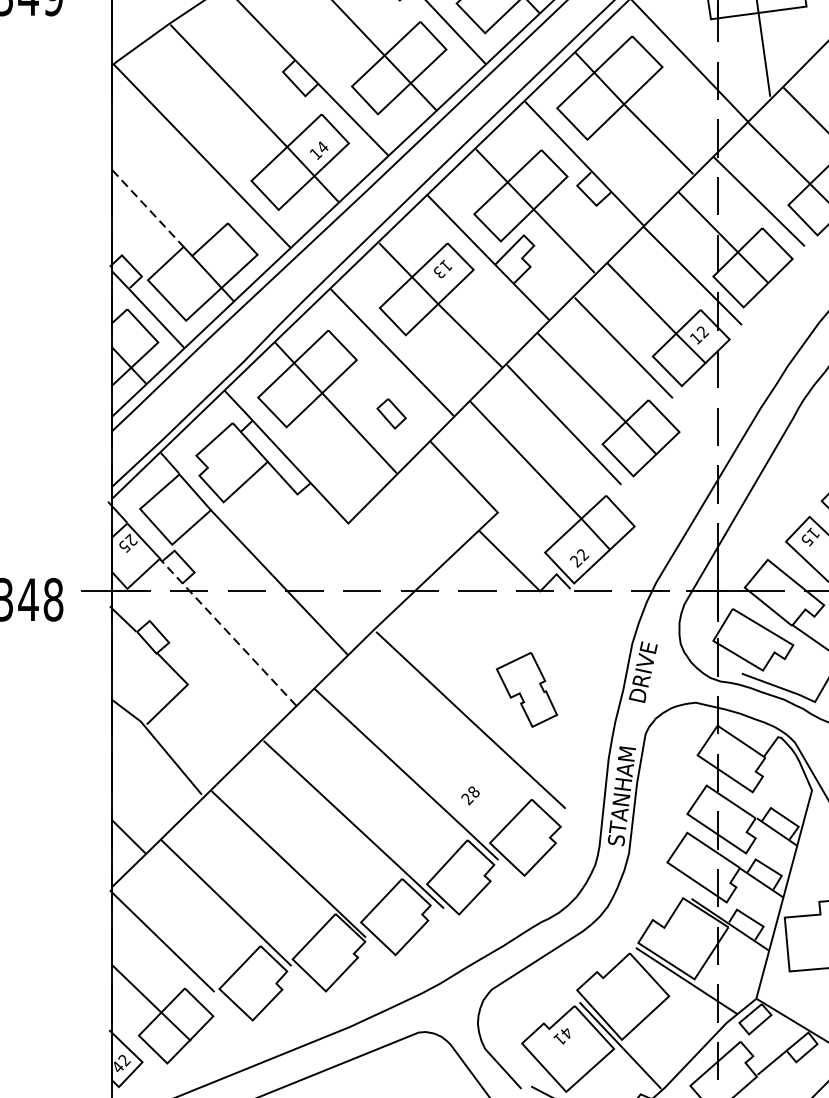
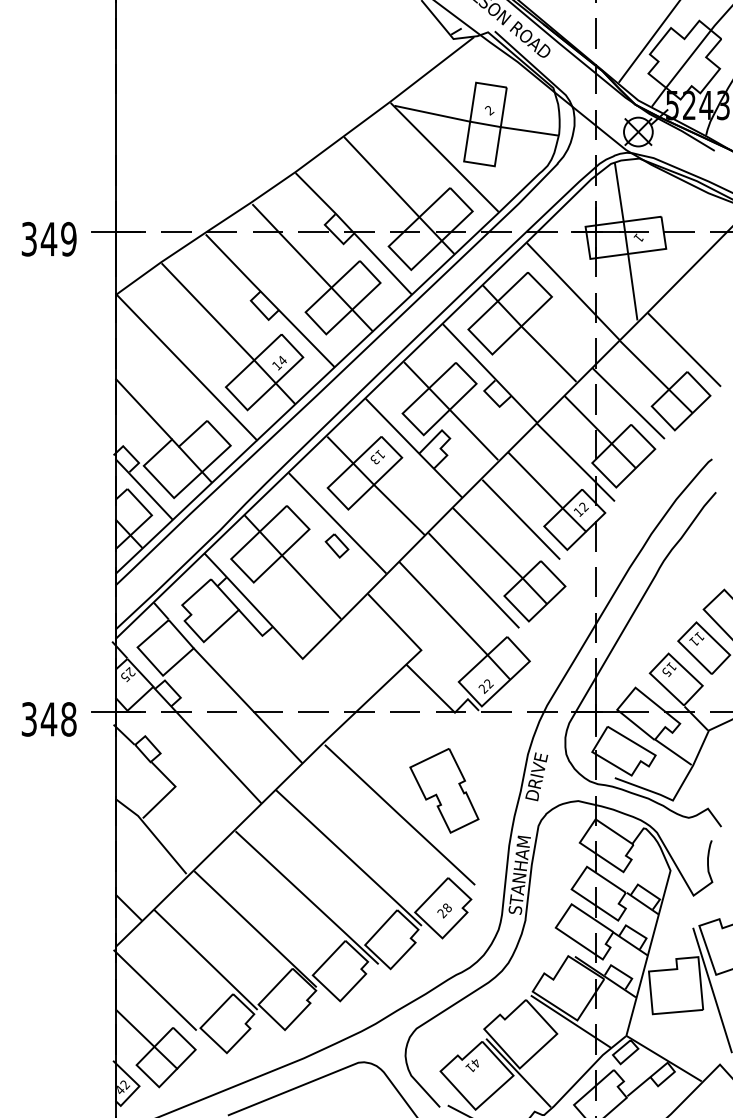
line: (147, 209) -> (143, 409), dashed -> solid
part: (390, 413) -> (336, 545), moved
line: (228, 632) -> (207, 745), dashed -> solid
part: (527, 689) -> (444, 790), size x1.43
text: (470, 795) -> (444, 910), moved

